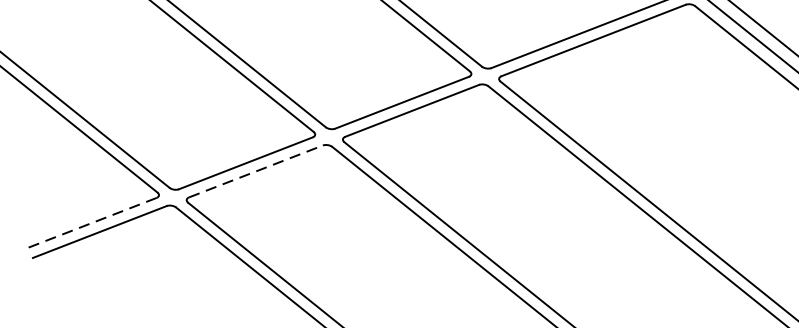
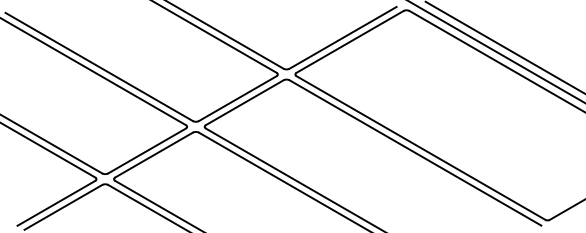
line: (256, 172) -> (154, 155), dashed -> solid
line: (89, 224) -> (56, 203), dashed -> solid

